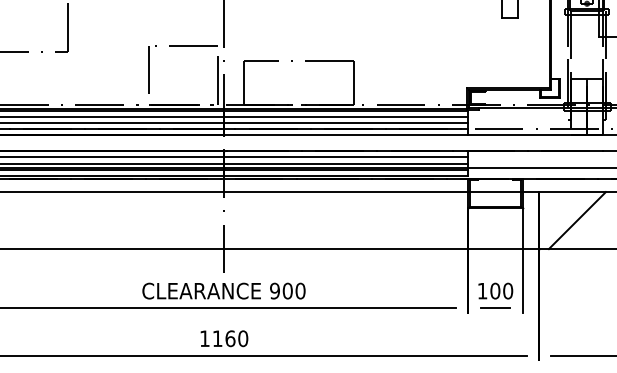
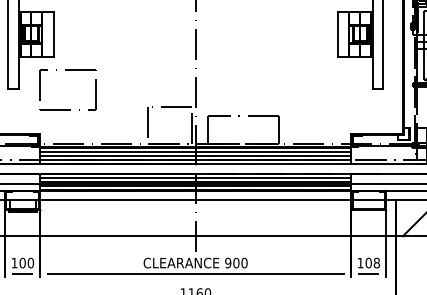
text: (507, 291) -> (376, 263), 100 -> 108

